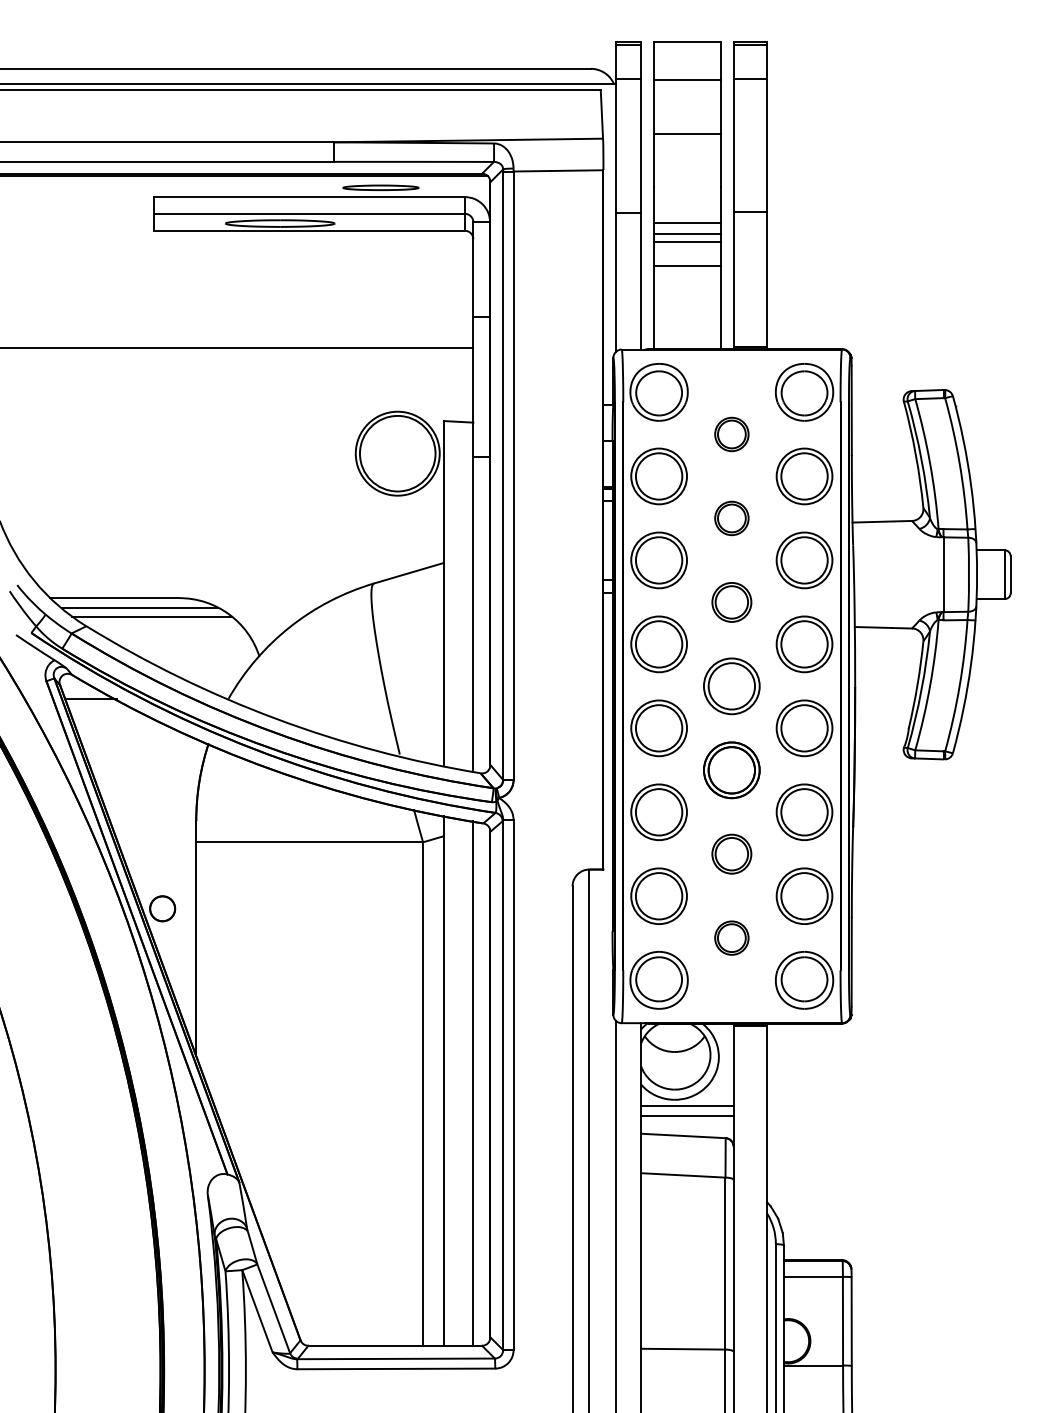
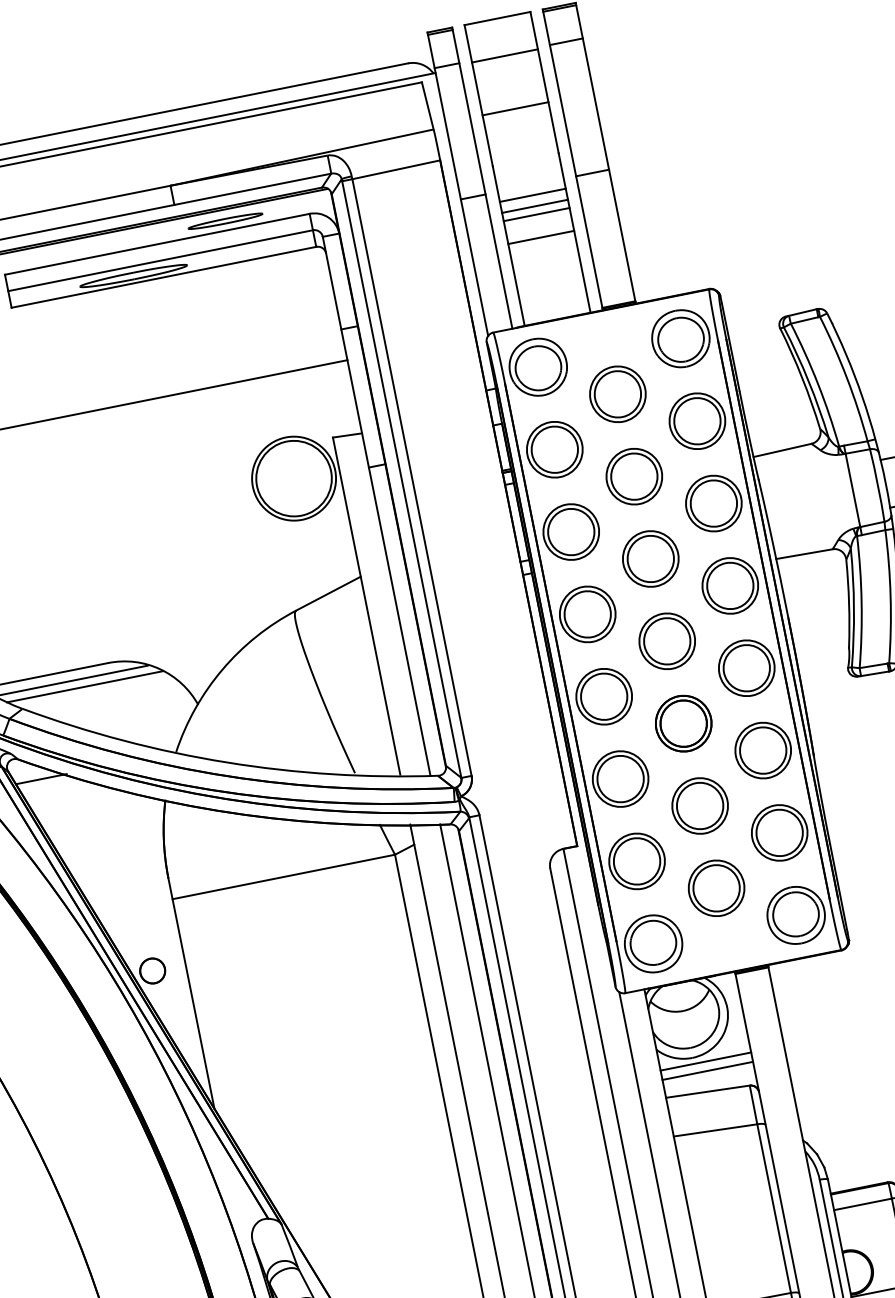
part: (731, 434) -> (617, 394), size x1.67
part: (731, 518) -> (634, 476), size x1.67
part: (731, 602) -> (650, 559), size x1.43
part: (731, 853) -> (699, 805), size x1.43
part: (731, 937) -> (716, 887), size x1.67

